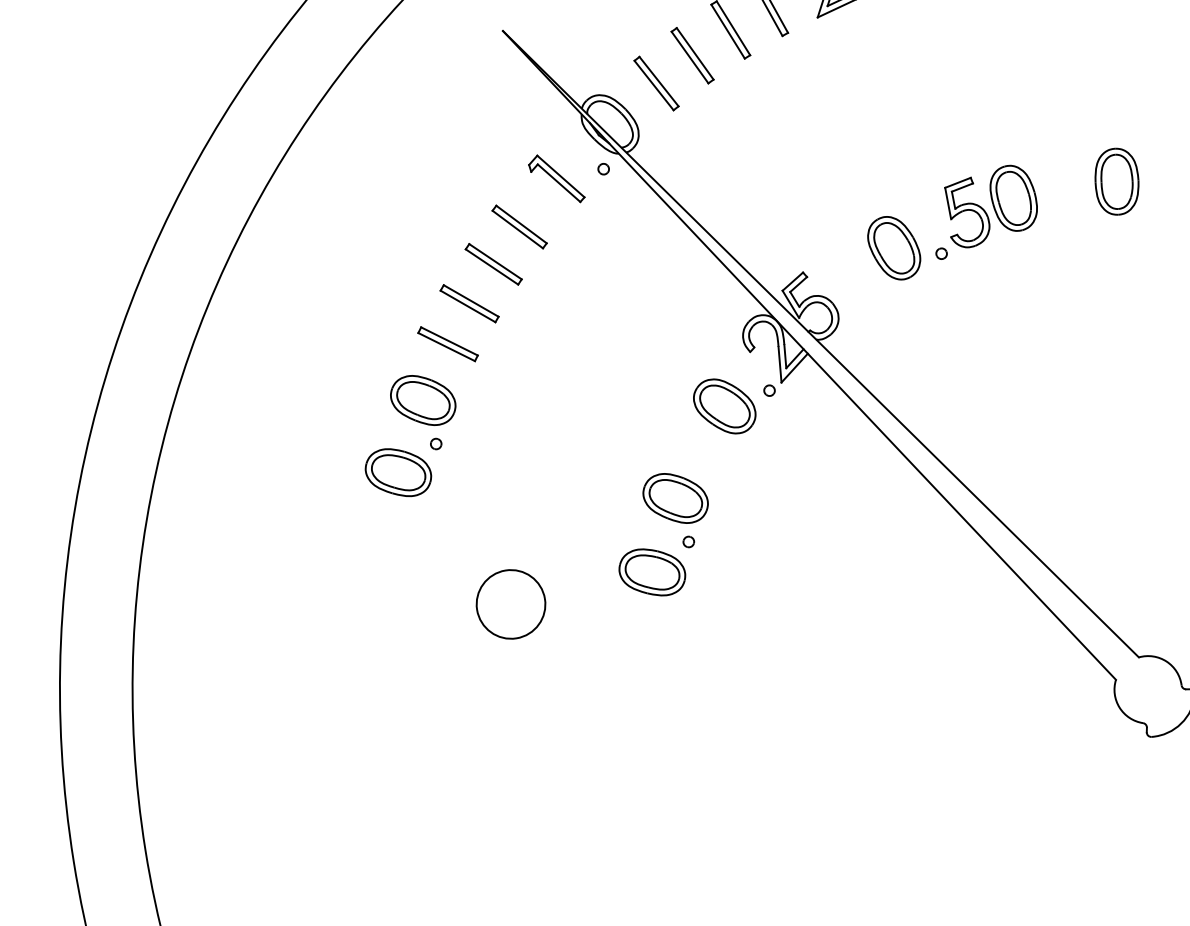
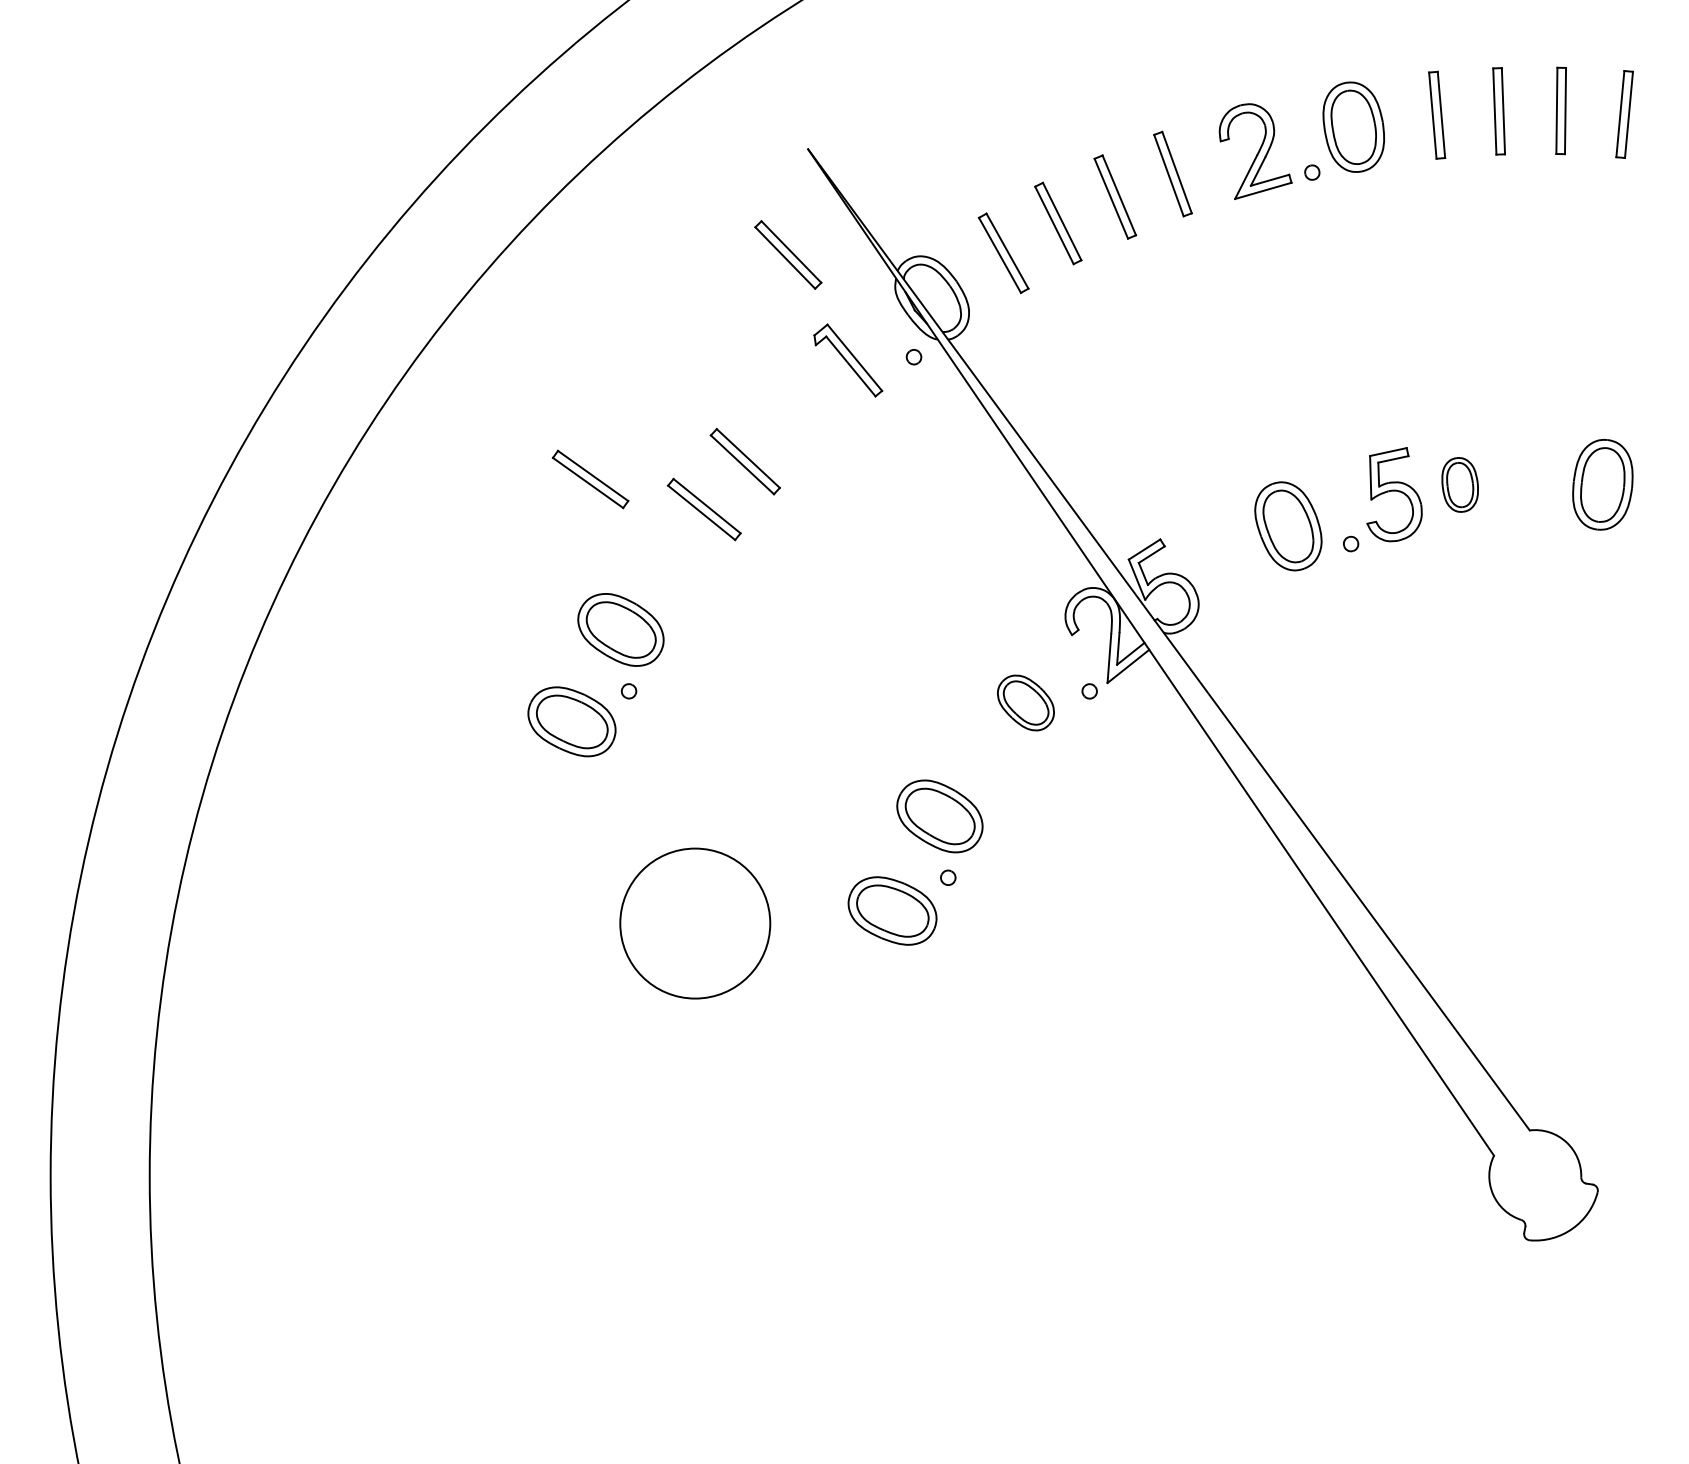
part: (1013, 198) -> (1459, 484), size x0.6
part: (519, 226) -> (788, 254), moved
part: (448, 344) -> (590, 479), moved
part: (724, 406) -> (1025, 702), size x0.7
circle: (511, 604) -> (695, 923), size x1.6

